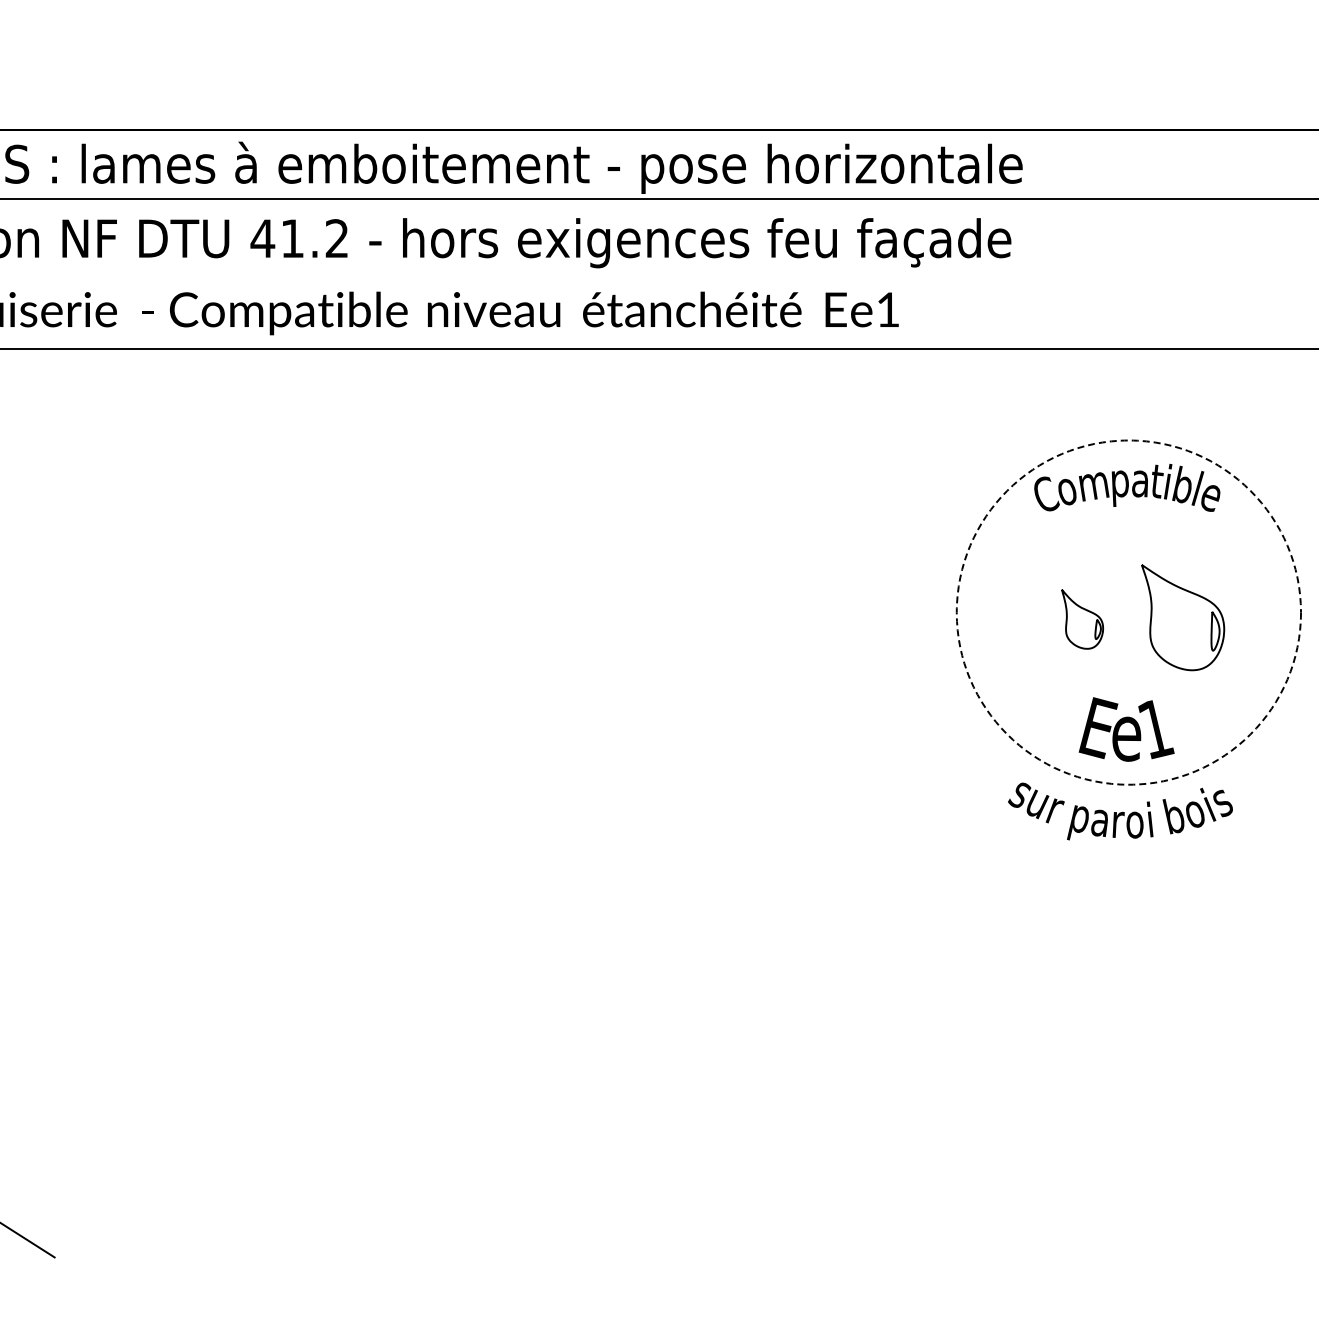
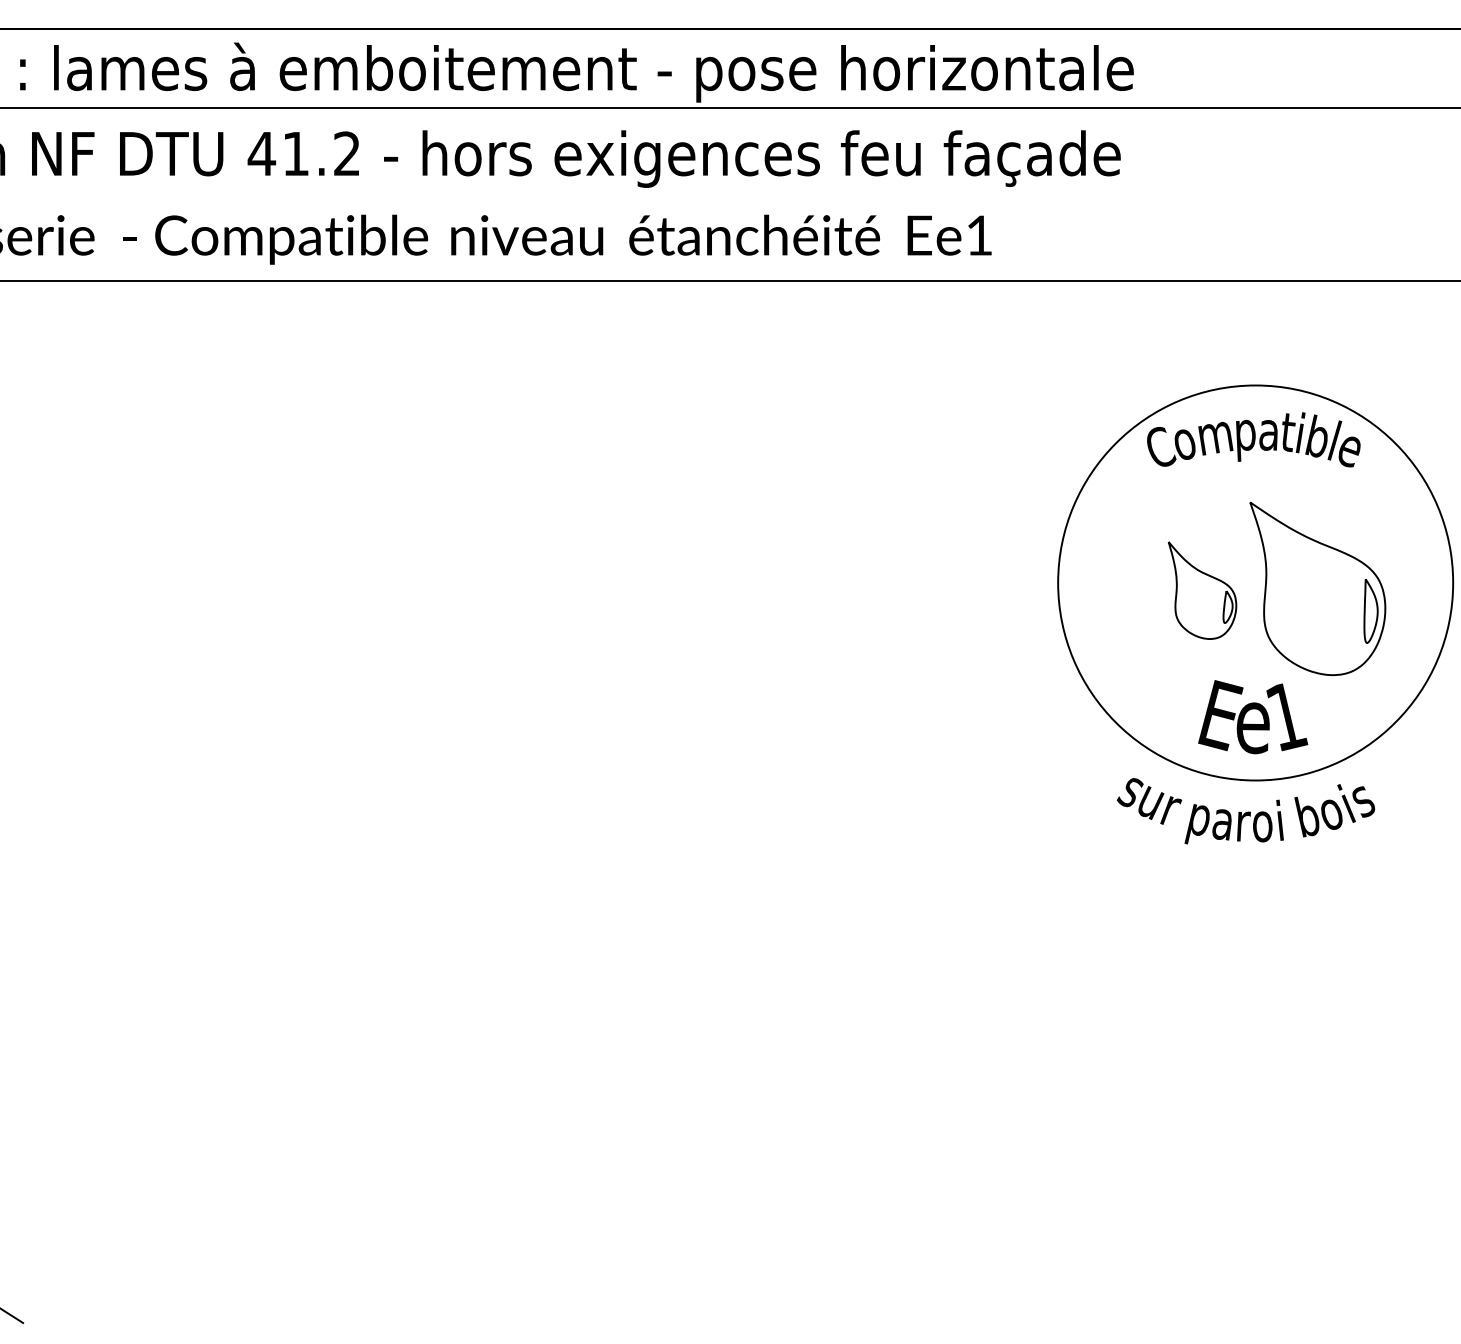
circle: (1128, 612) -> (1255, 582), dashed -> solid
part: (1182, 617) -> (1317, 588), size x1.43
part: (1082, 619) -> (1202, 590), size x1.43

